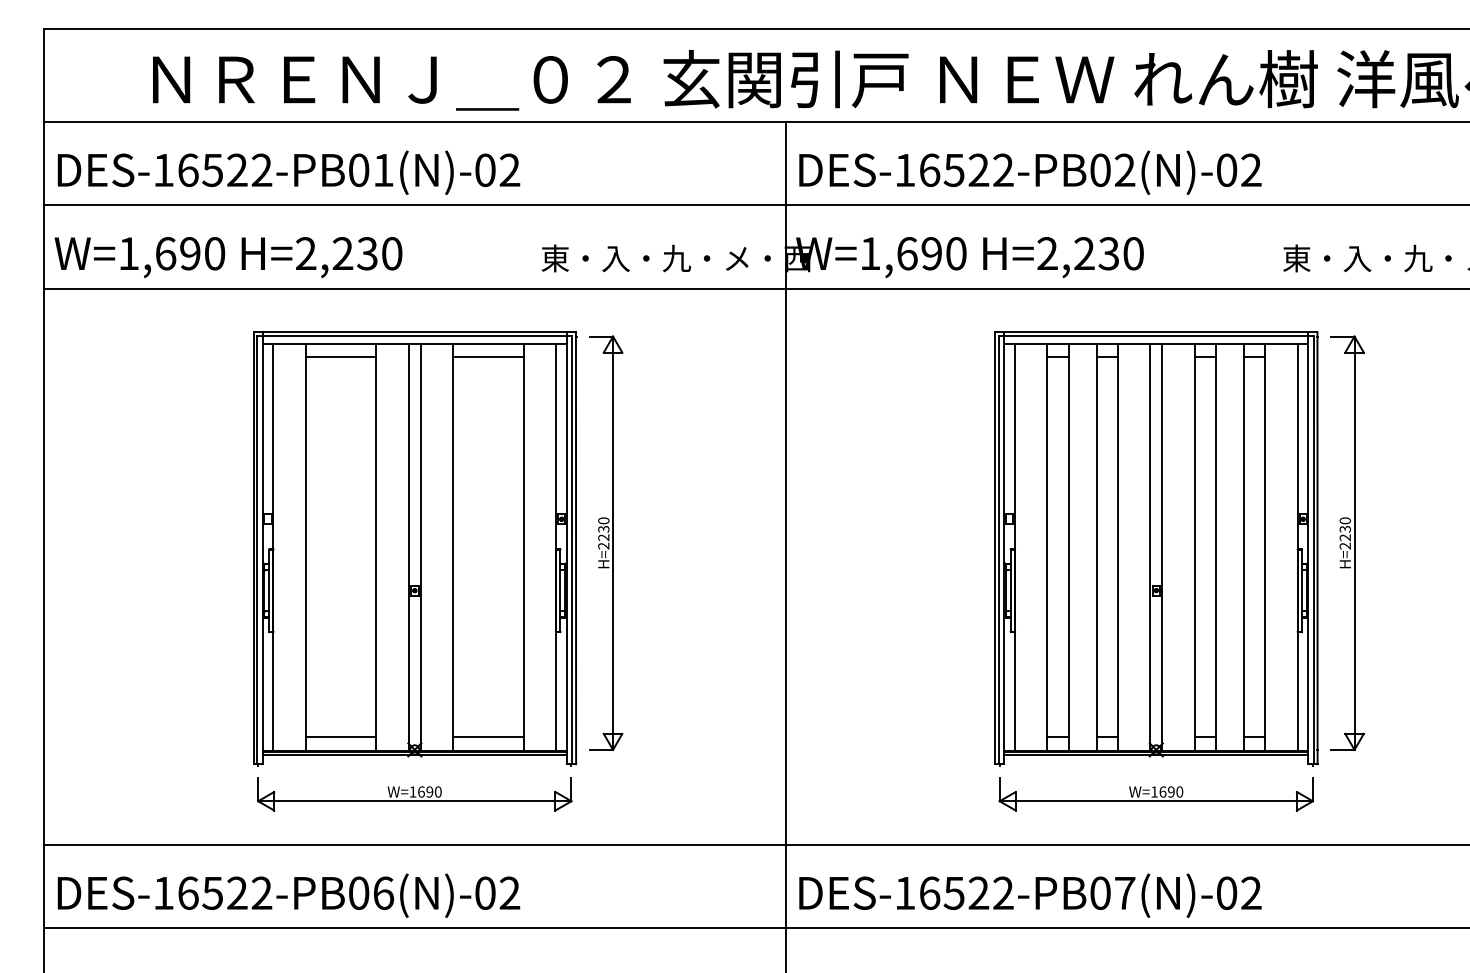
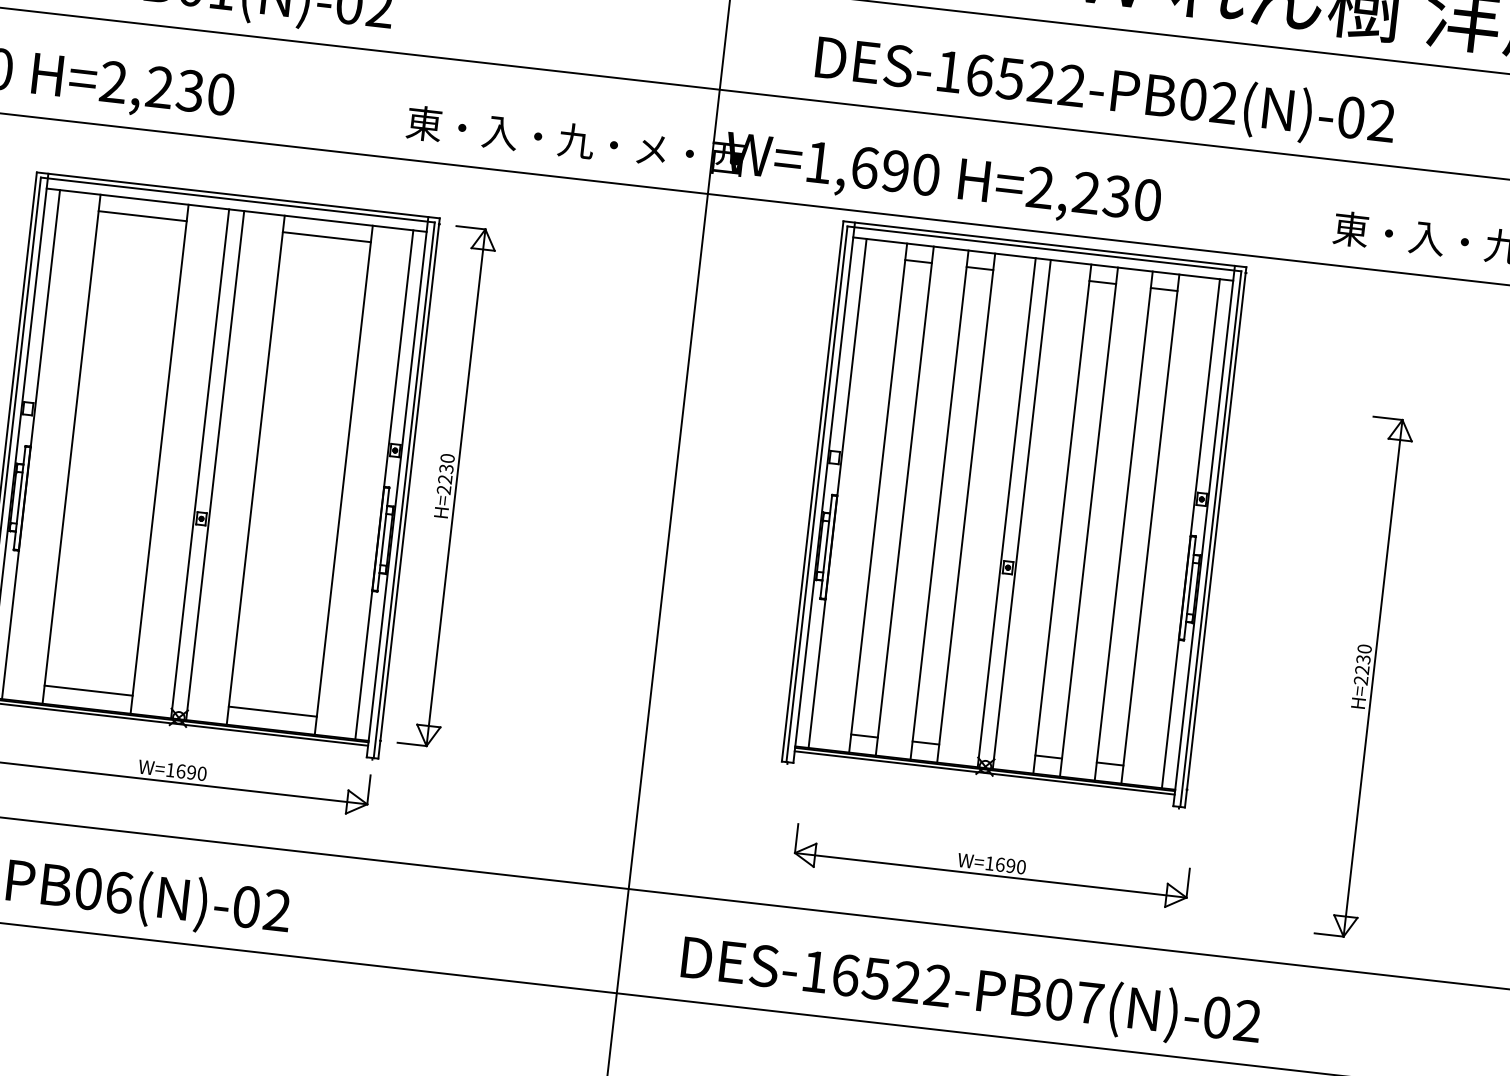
text: (1030, 172) -> (1105, 92), moved
part: (1347, 543) -> (1364, 677), moved
part: (1156, 548) -> (1014, 514), moved
part: (1156, 794) -> (991, 866), moved
text: (1030, 895) -> (971, 992), moved

